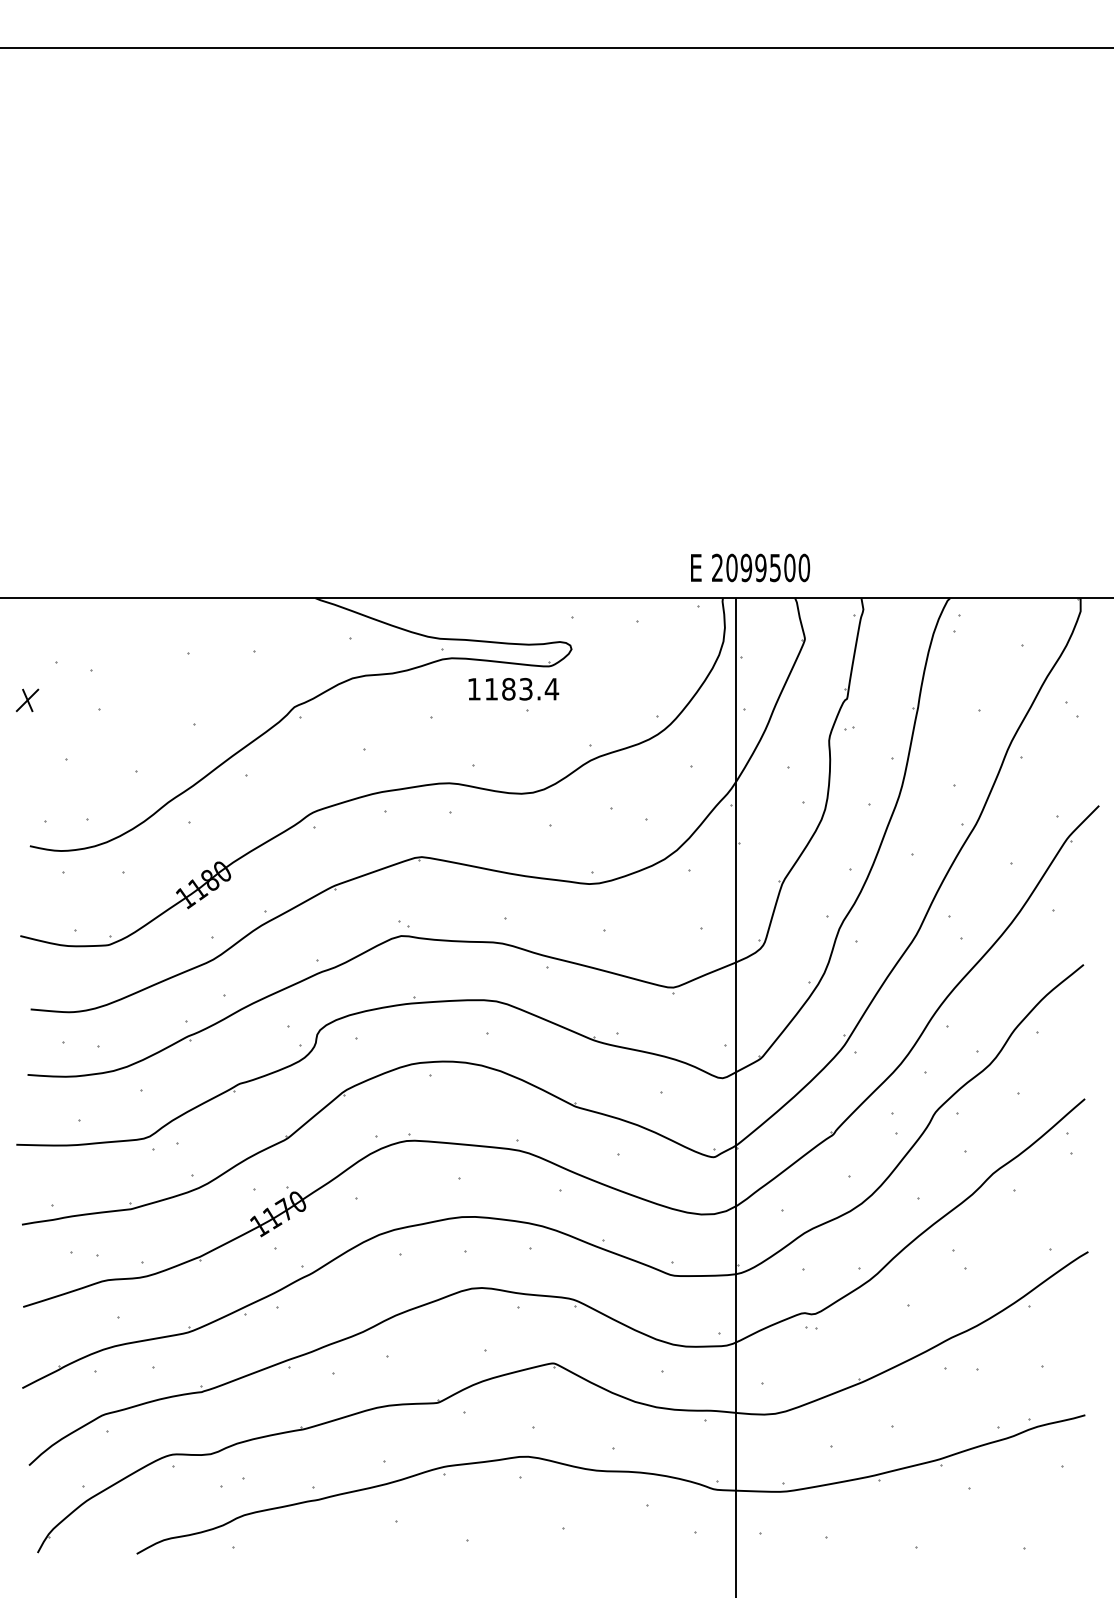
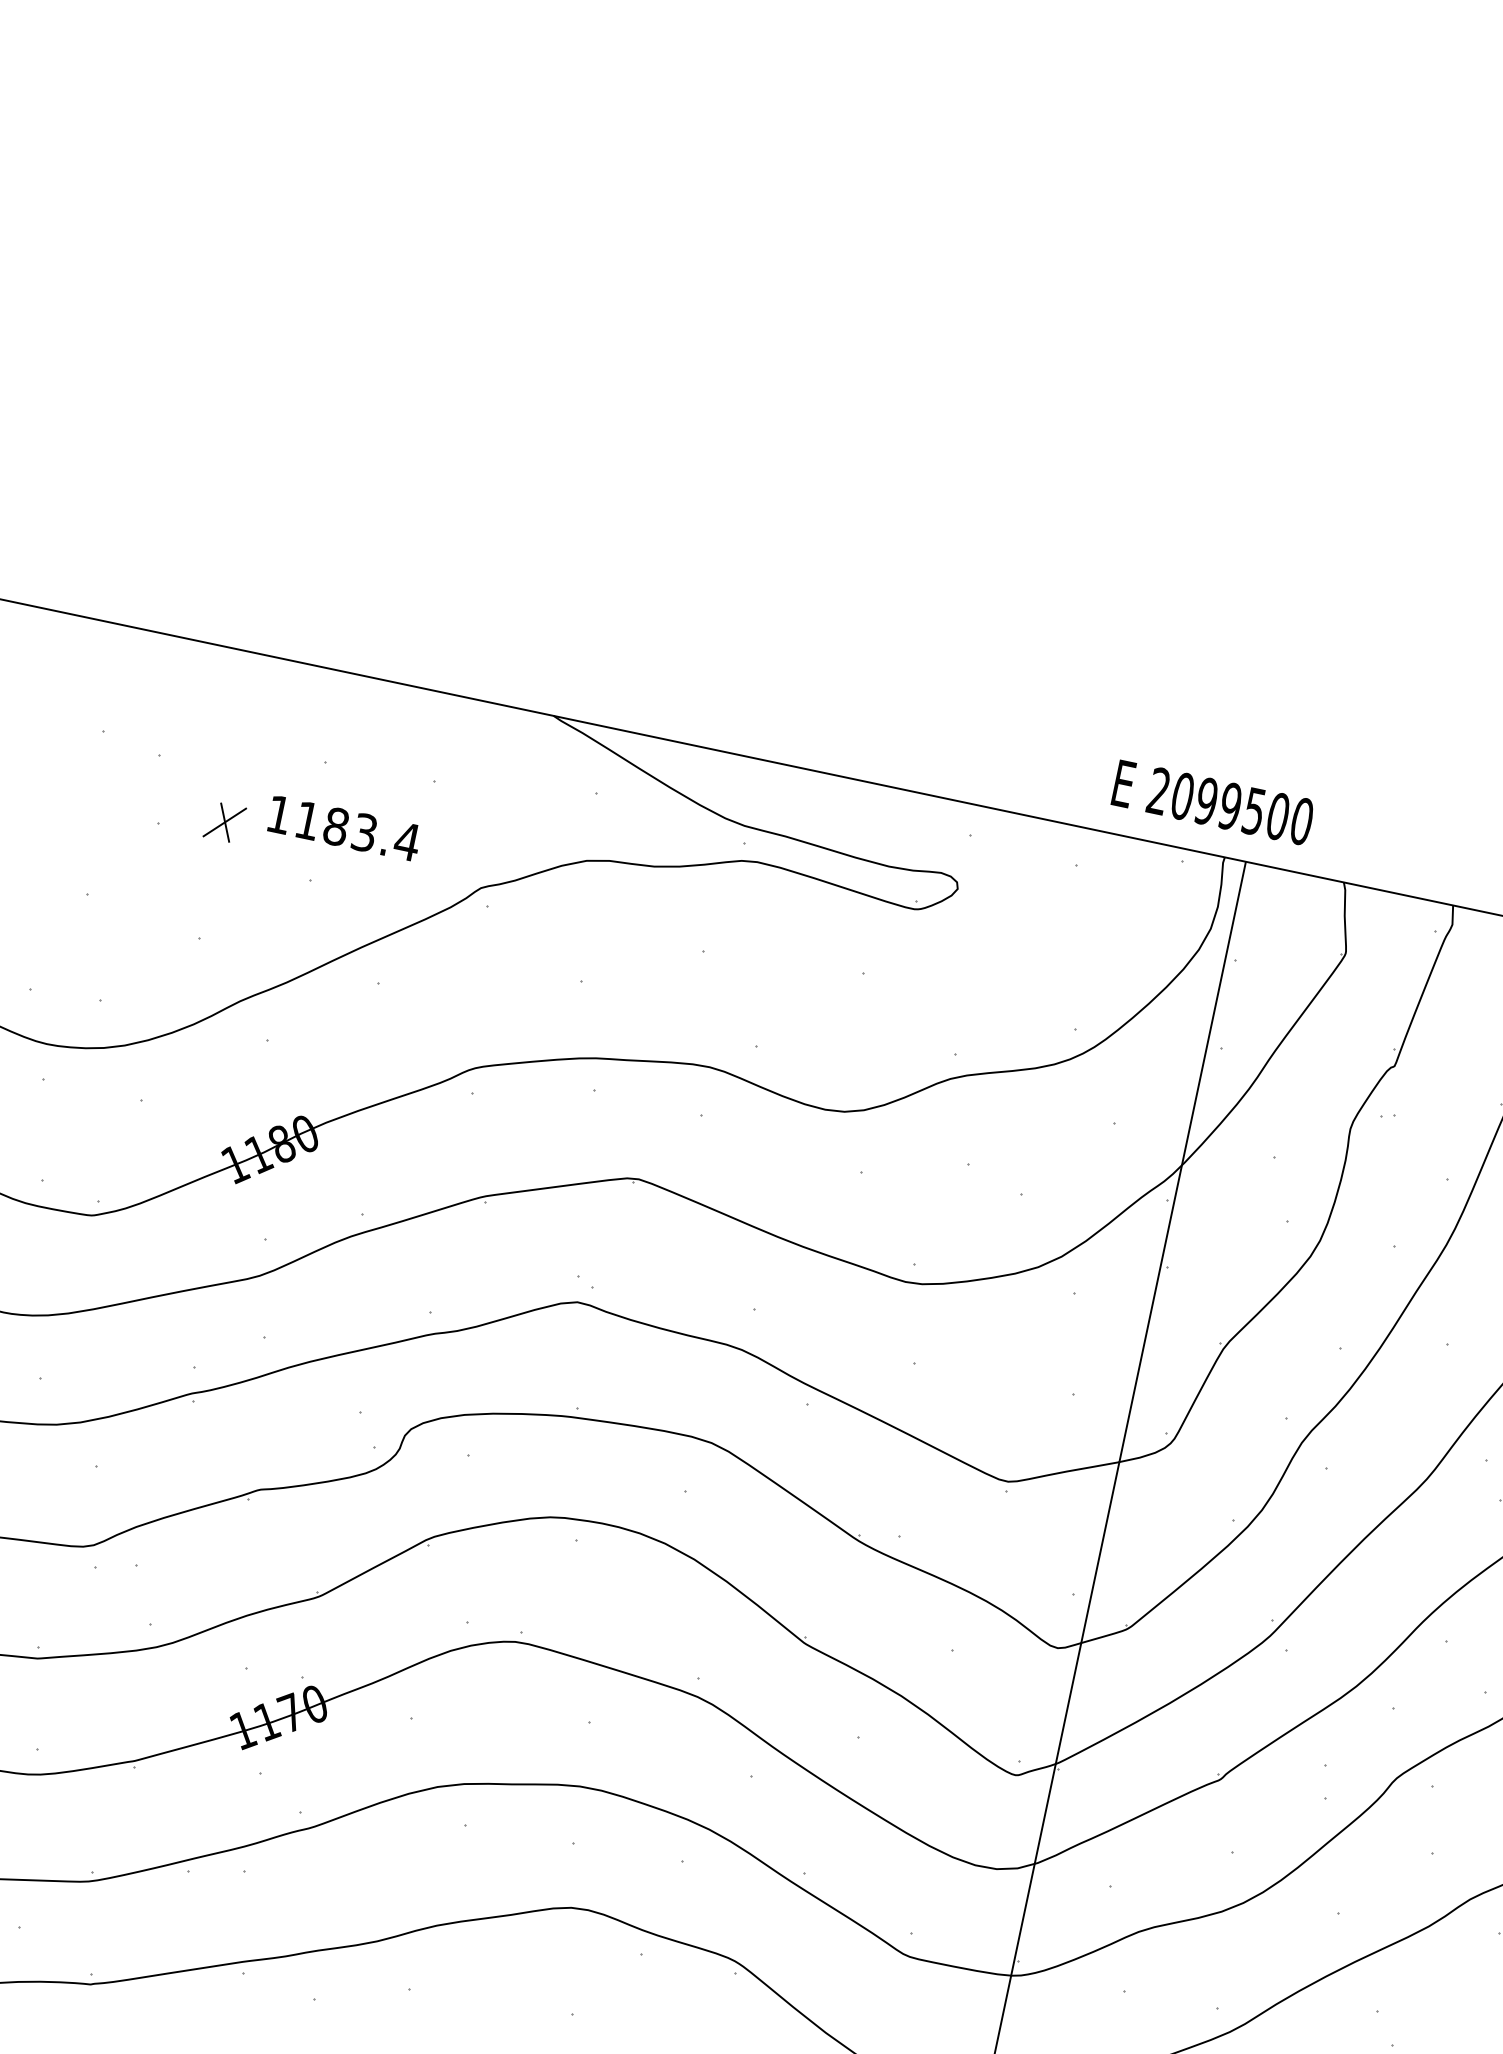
text: (750, 567) -> (1213, 802), moved
text: (513, 689) -> (343, 828), moved
part: (27, 700) -> (224, 822), moved

